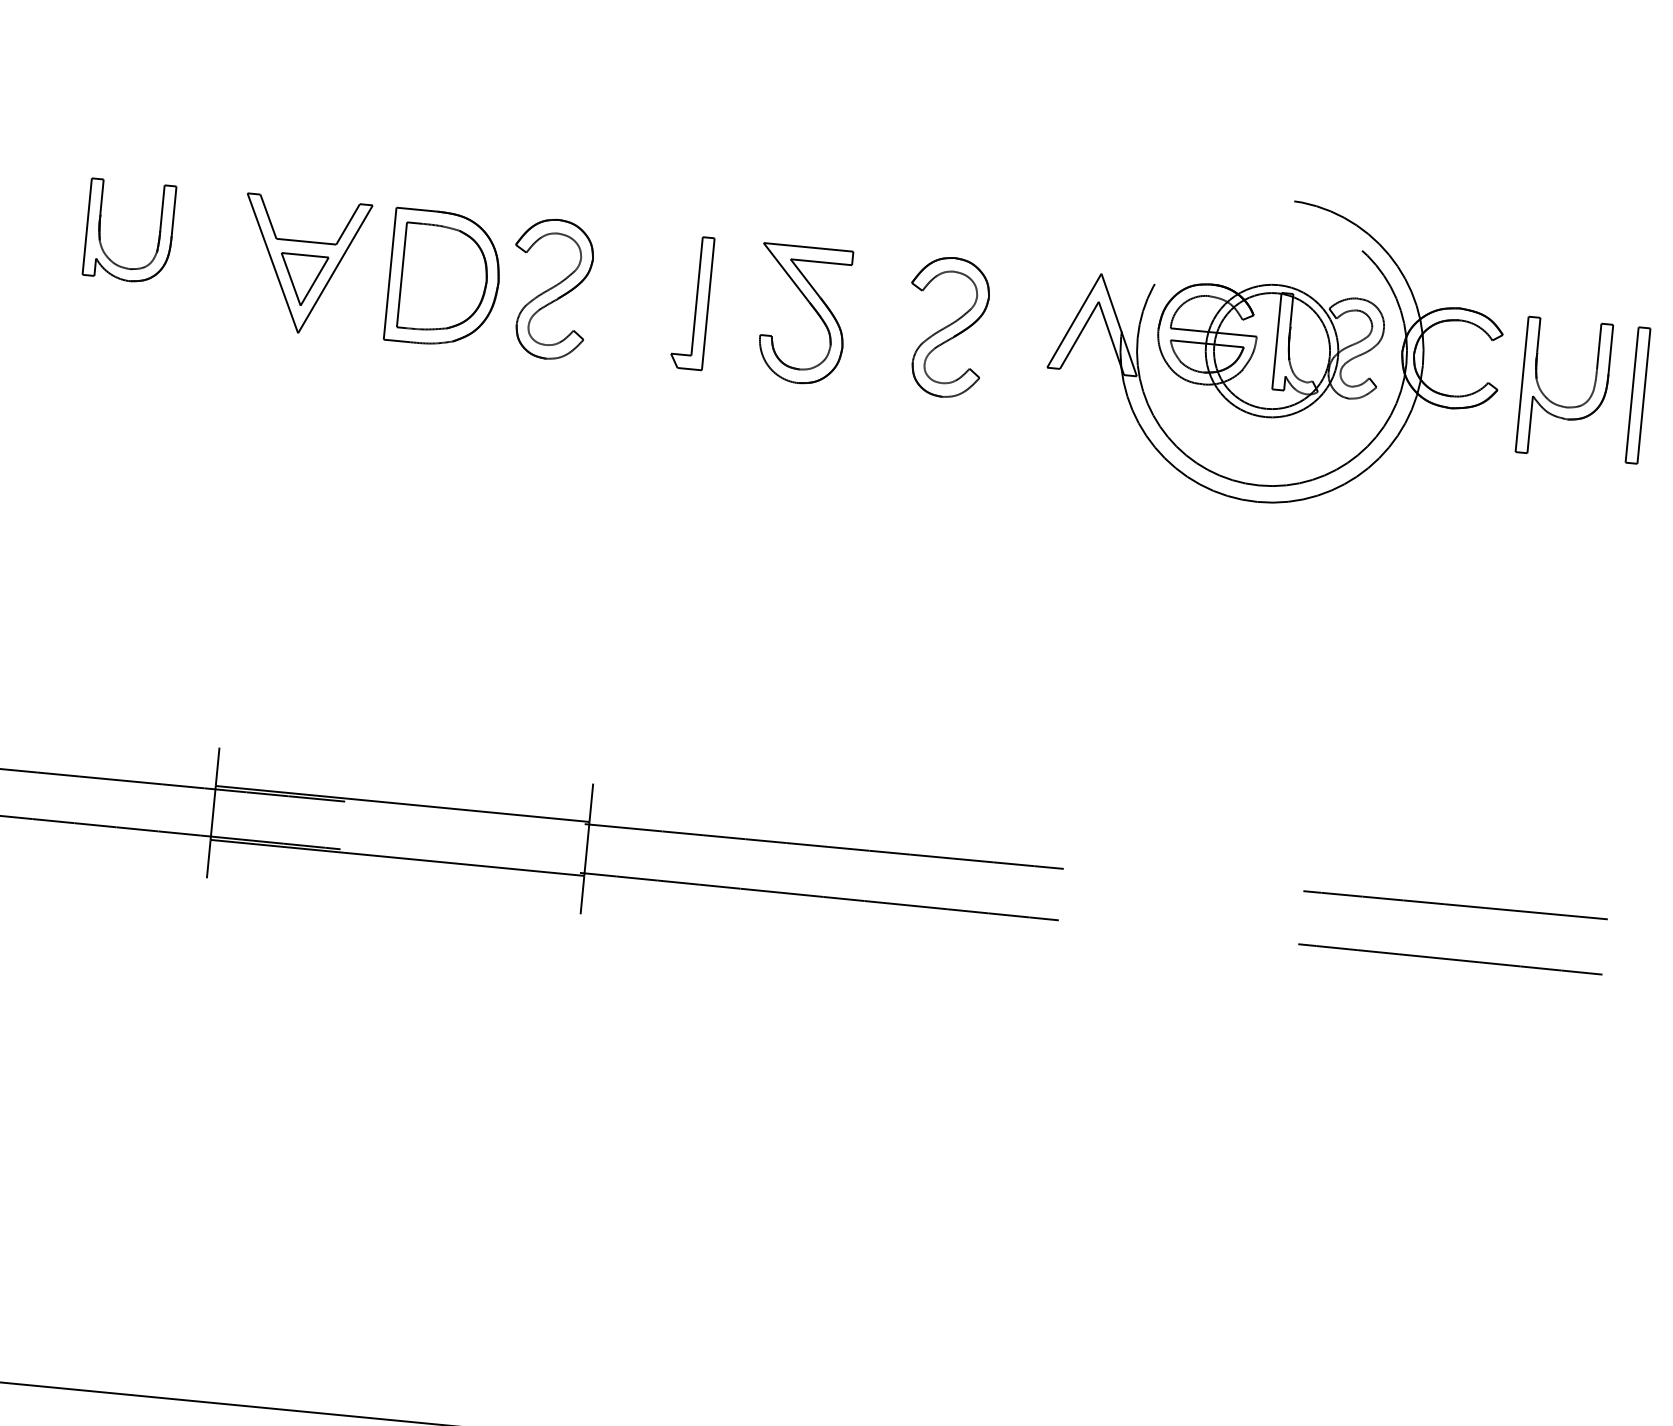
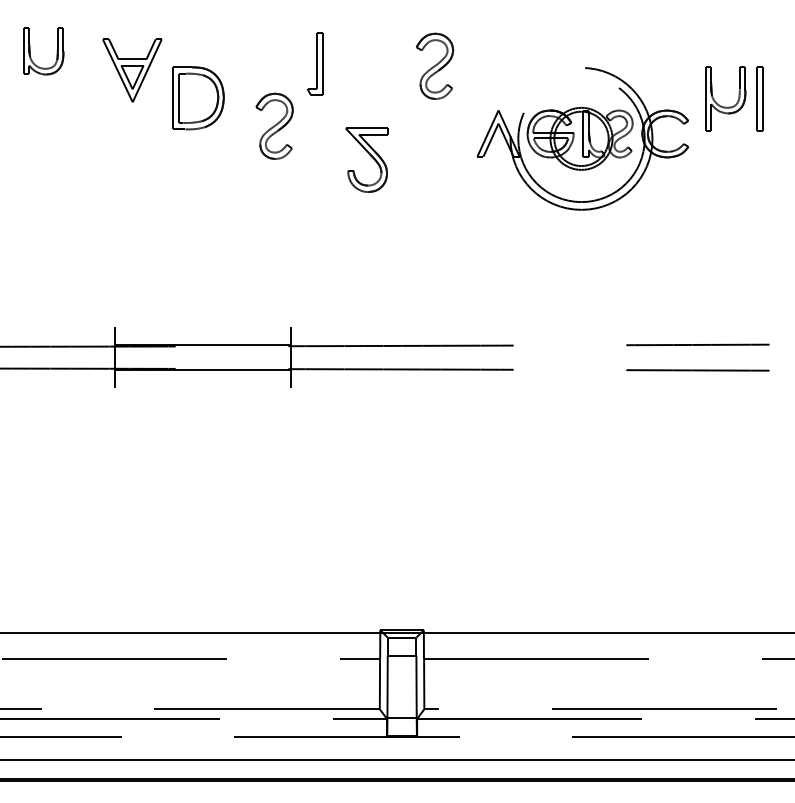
part: (101, 229) -> (30, 51), moved
part: (304, 265) -> (132, 70), moved
part: (550, 287) -> (274, 125), moved
part: (691, 300) -> (314, 63), moved
part: (801, 313) -> (366, 159), moved
part: (946, 325) -> (434, 65), moved
part: (1274, 350) -> (582, 138), moved

